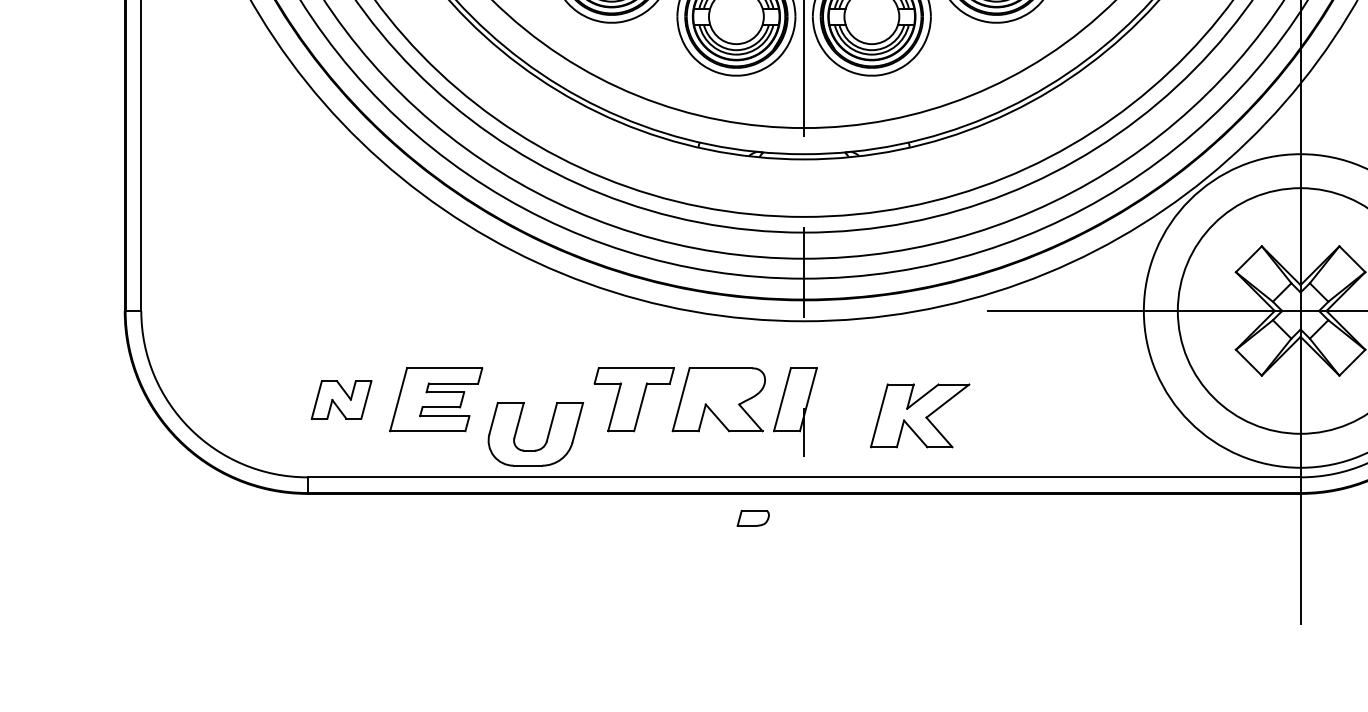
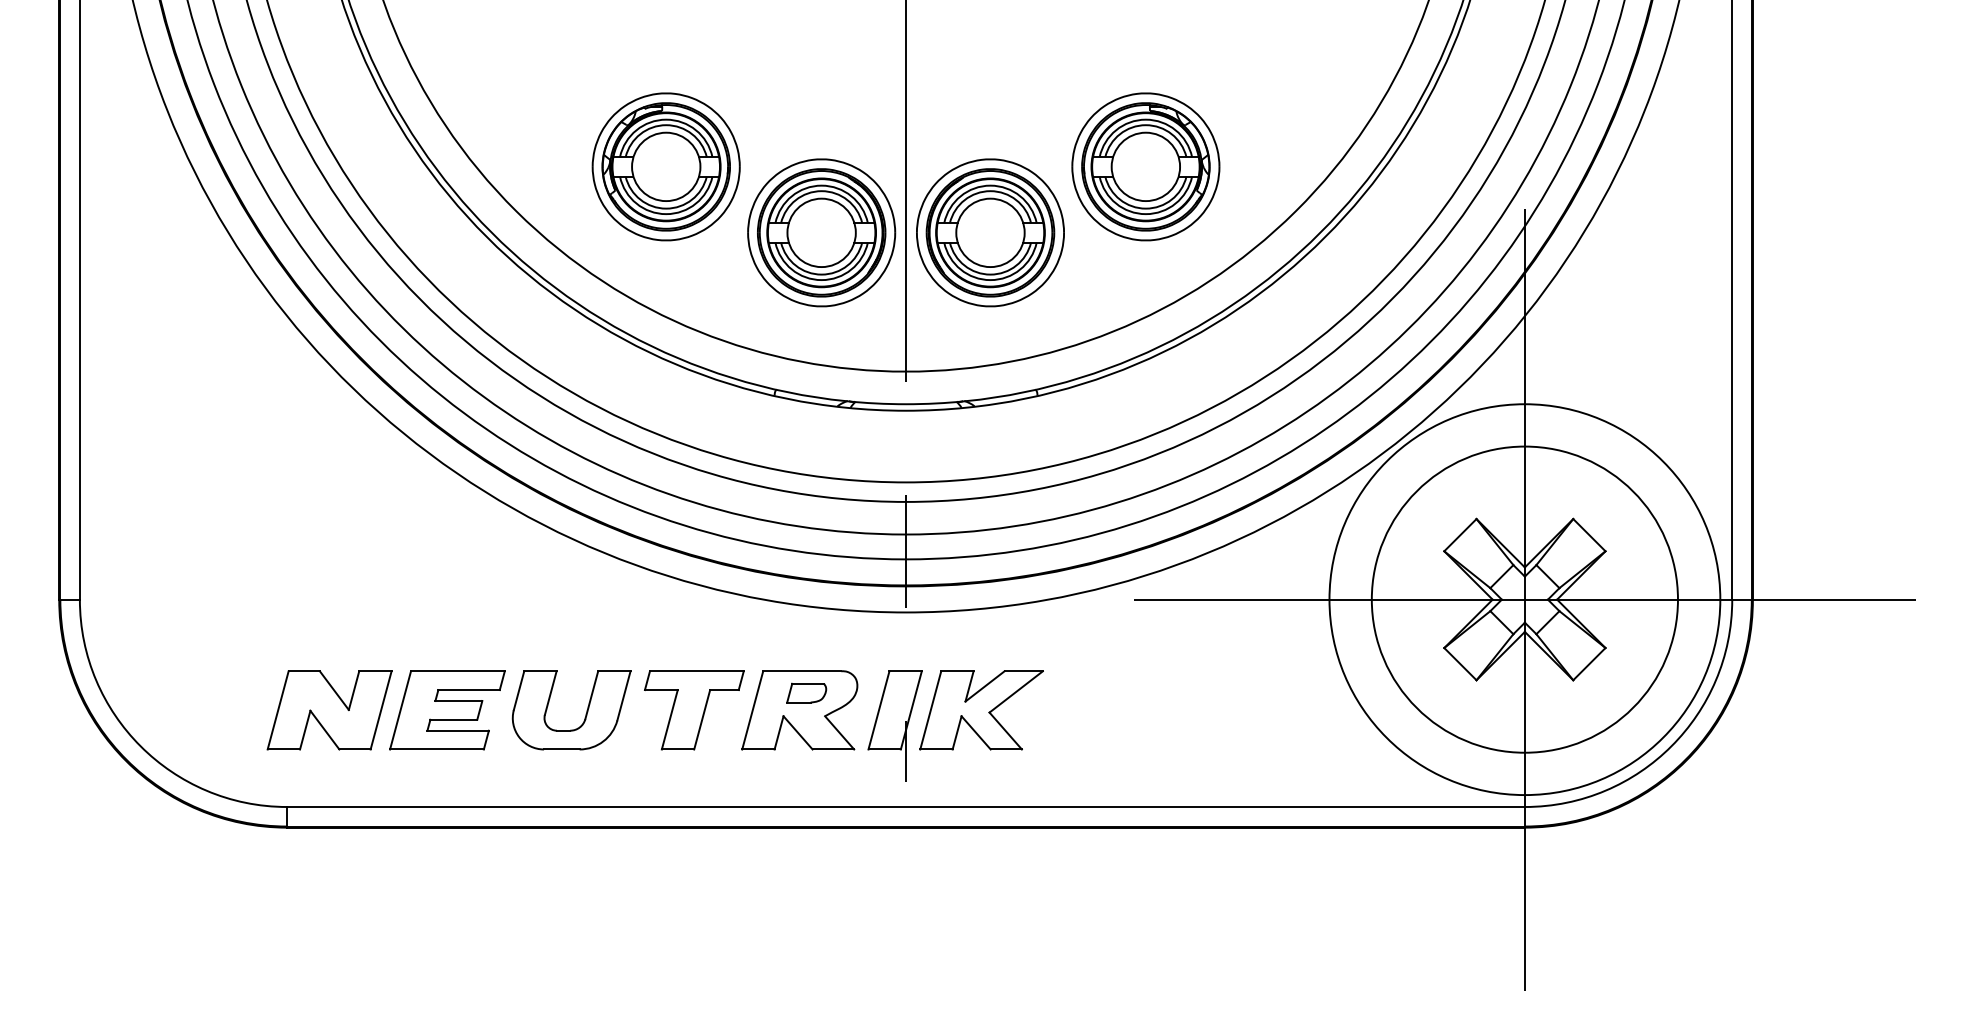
part: (341, 399) -> (329, 710), size x1.67
part: (920, 415) -> (981, 710), moved
part: (546, 437) -> (585, 714), moved
part: (753, 517) -> (806, 692), moved

